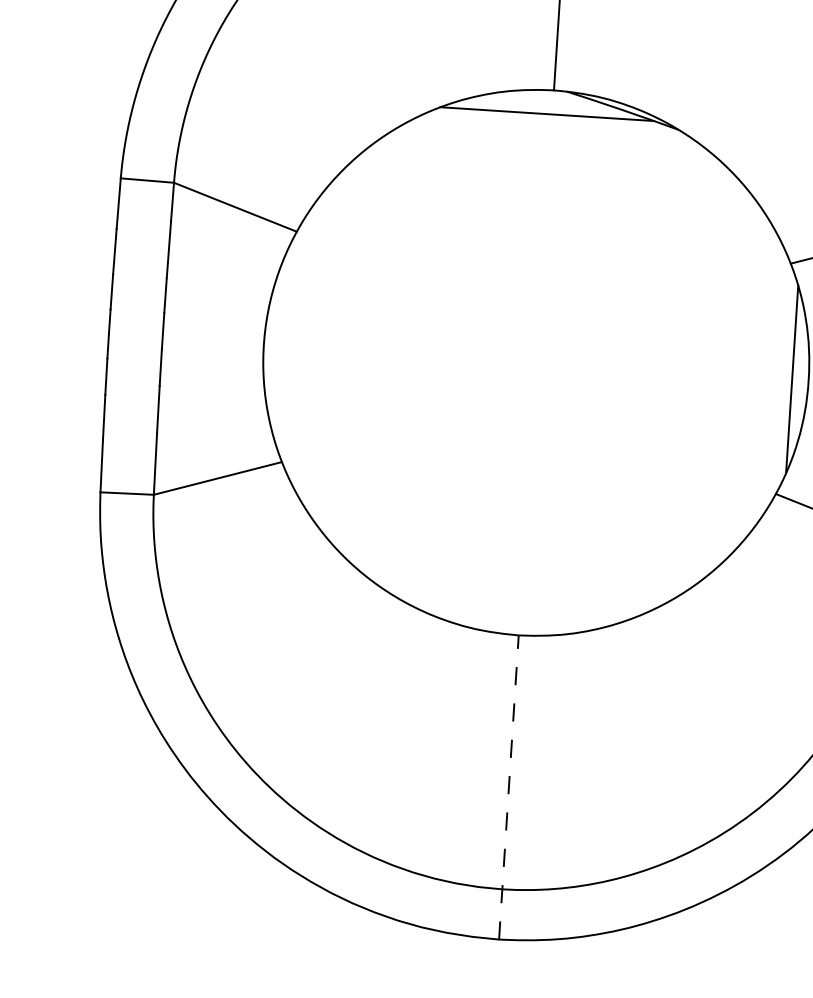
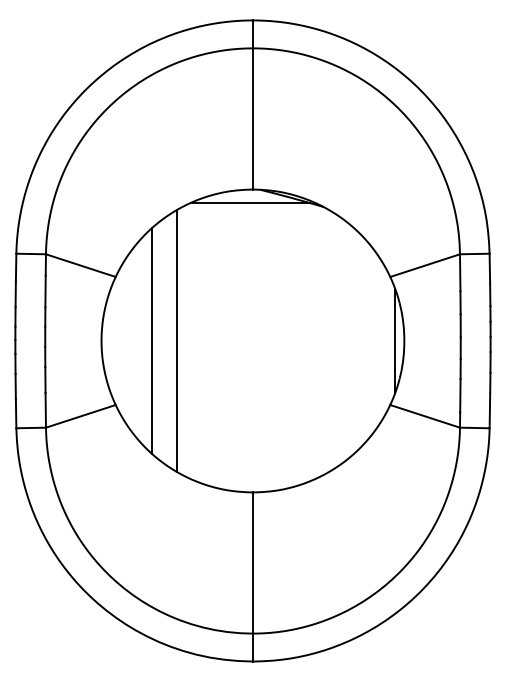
line: (355, 350) -> (152, 340), added
line: (400, 353) -> (177, 340), added
line: (509, 788) -> (253, 577), dashed -> solid

